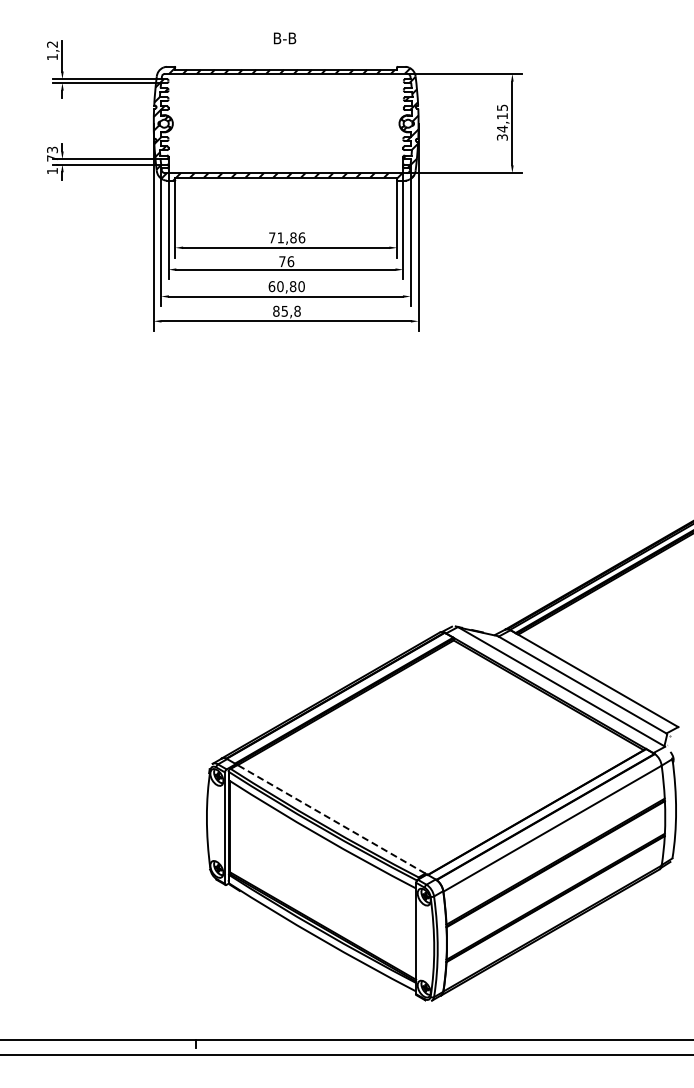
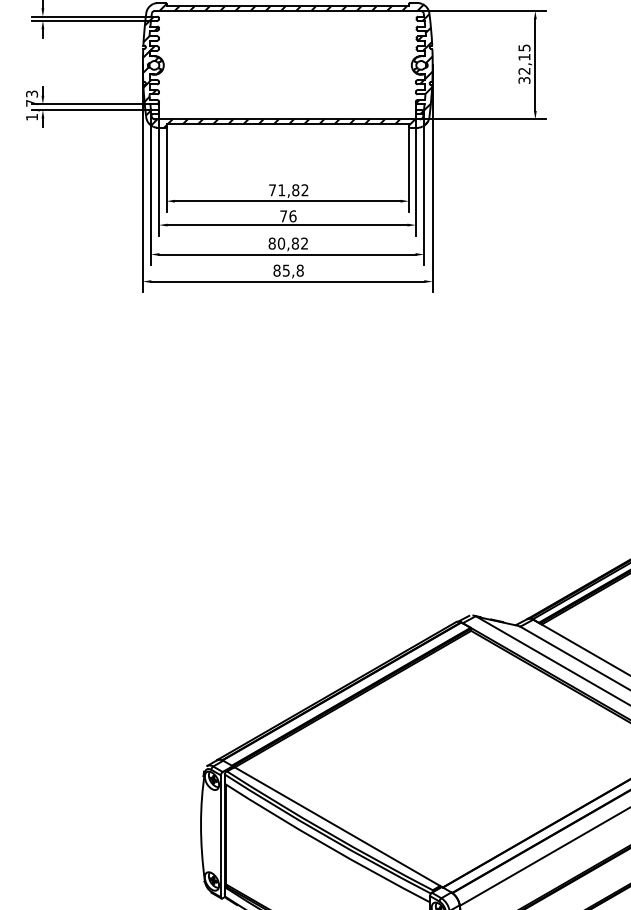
text: (501, 128) -> (523, 70), 34,15 -> 32,15
text: (301, 237) -> (304, 189), 71,86 -> 71,82
text: (286, 286) -> (288, 243), 60,80 -> 80,82
line: (331, 819) -> (337, 826), dashed -> solid

